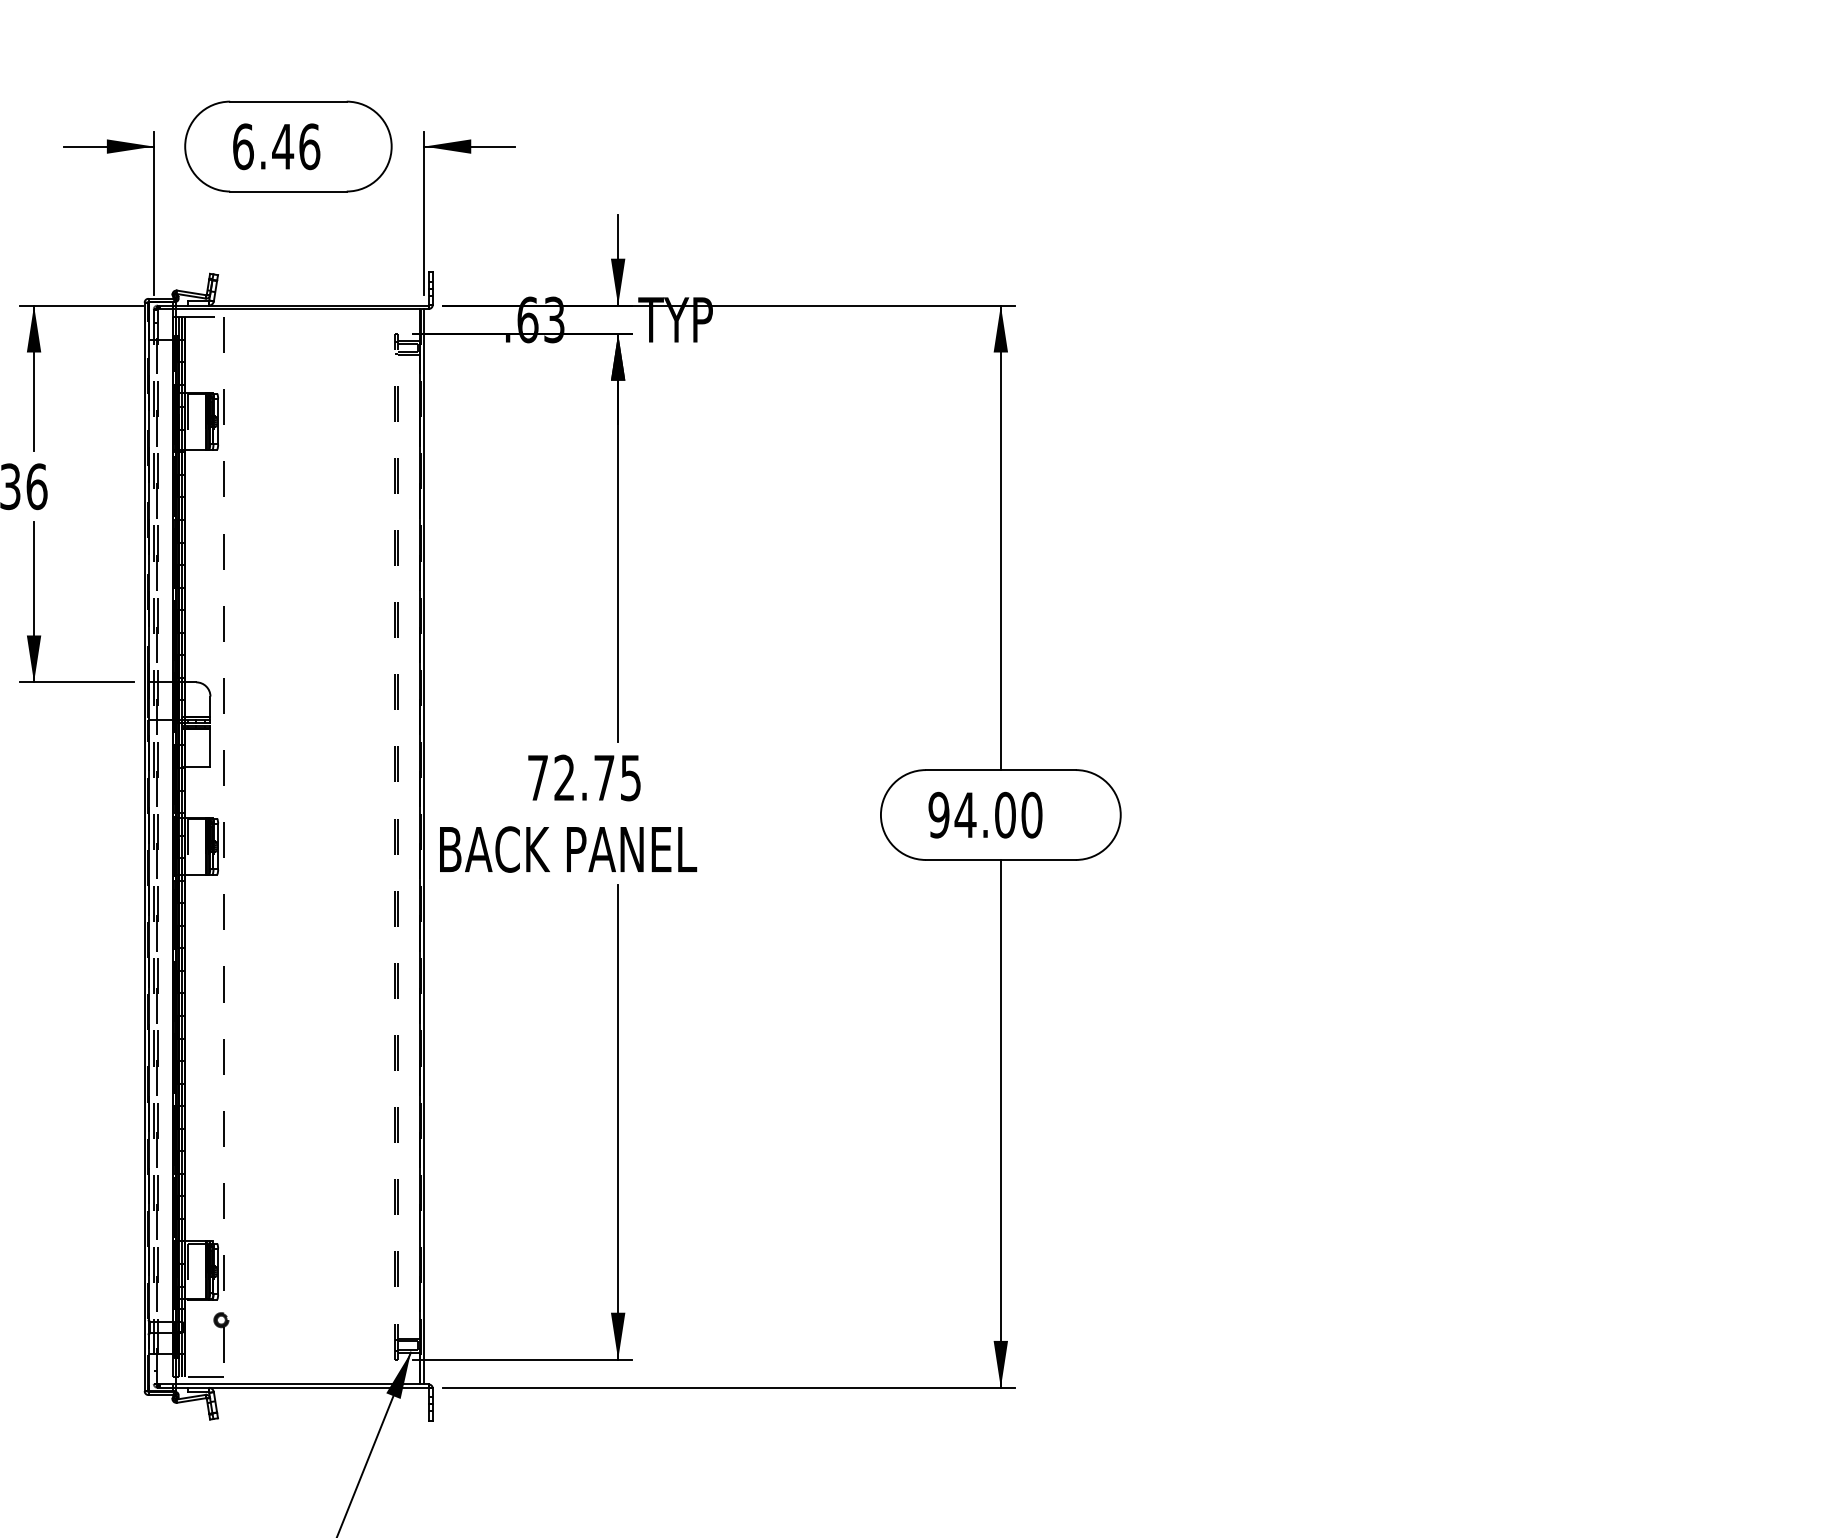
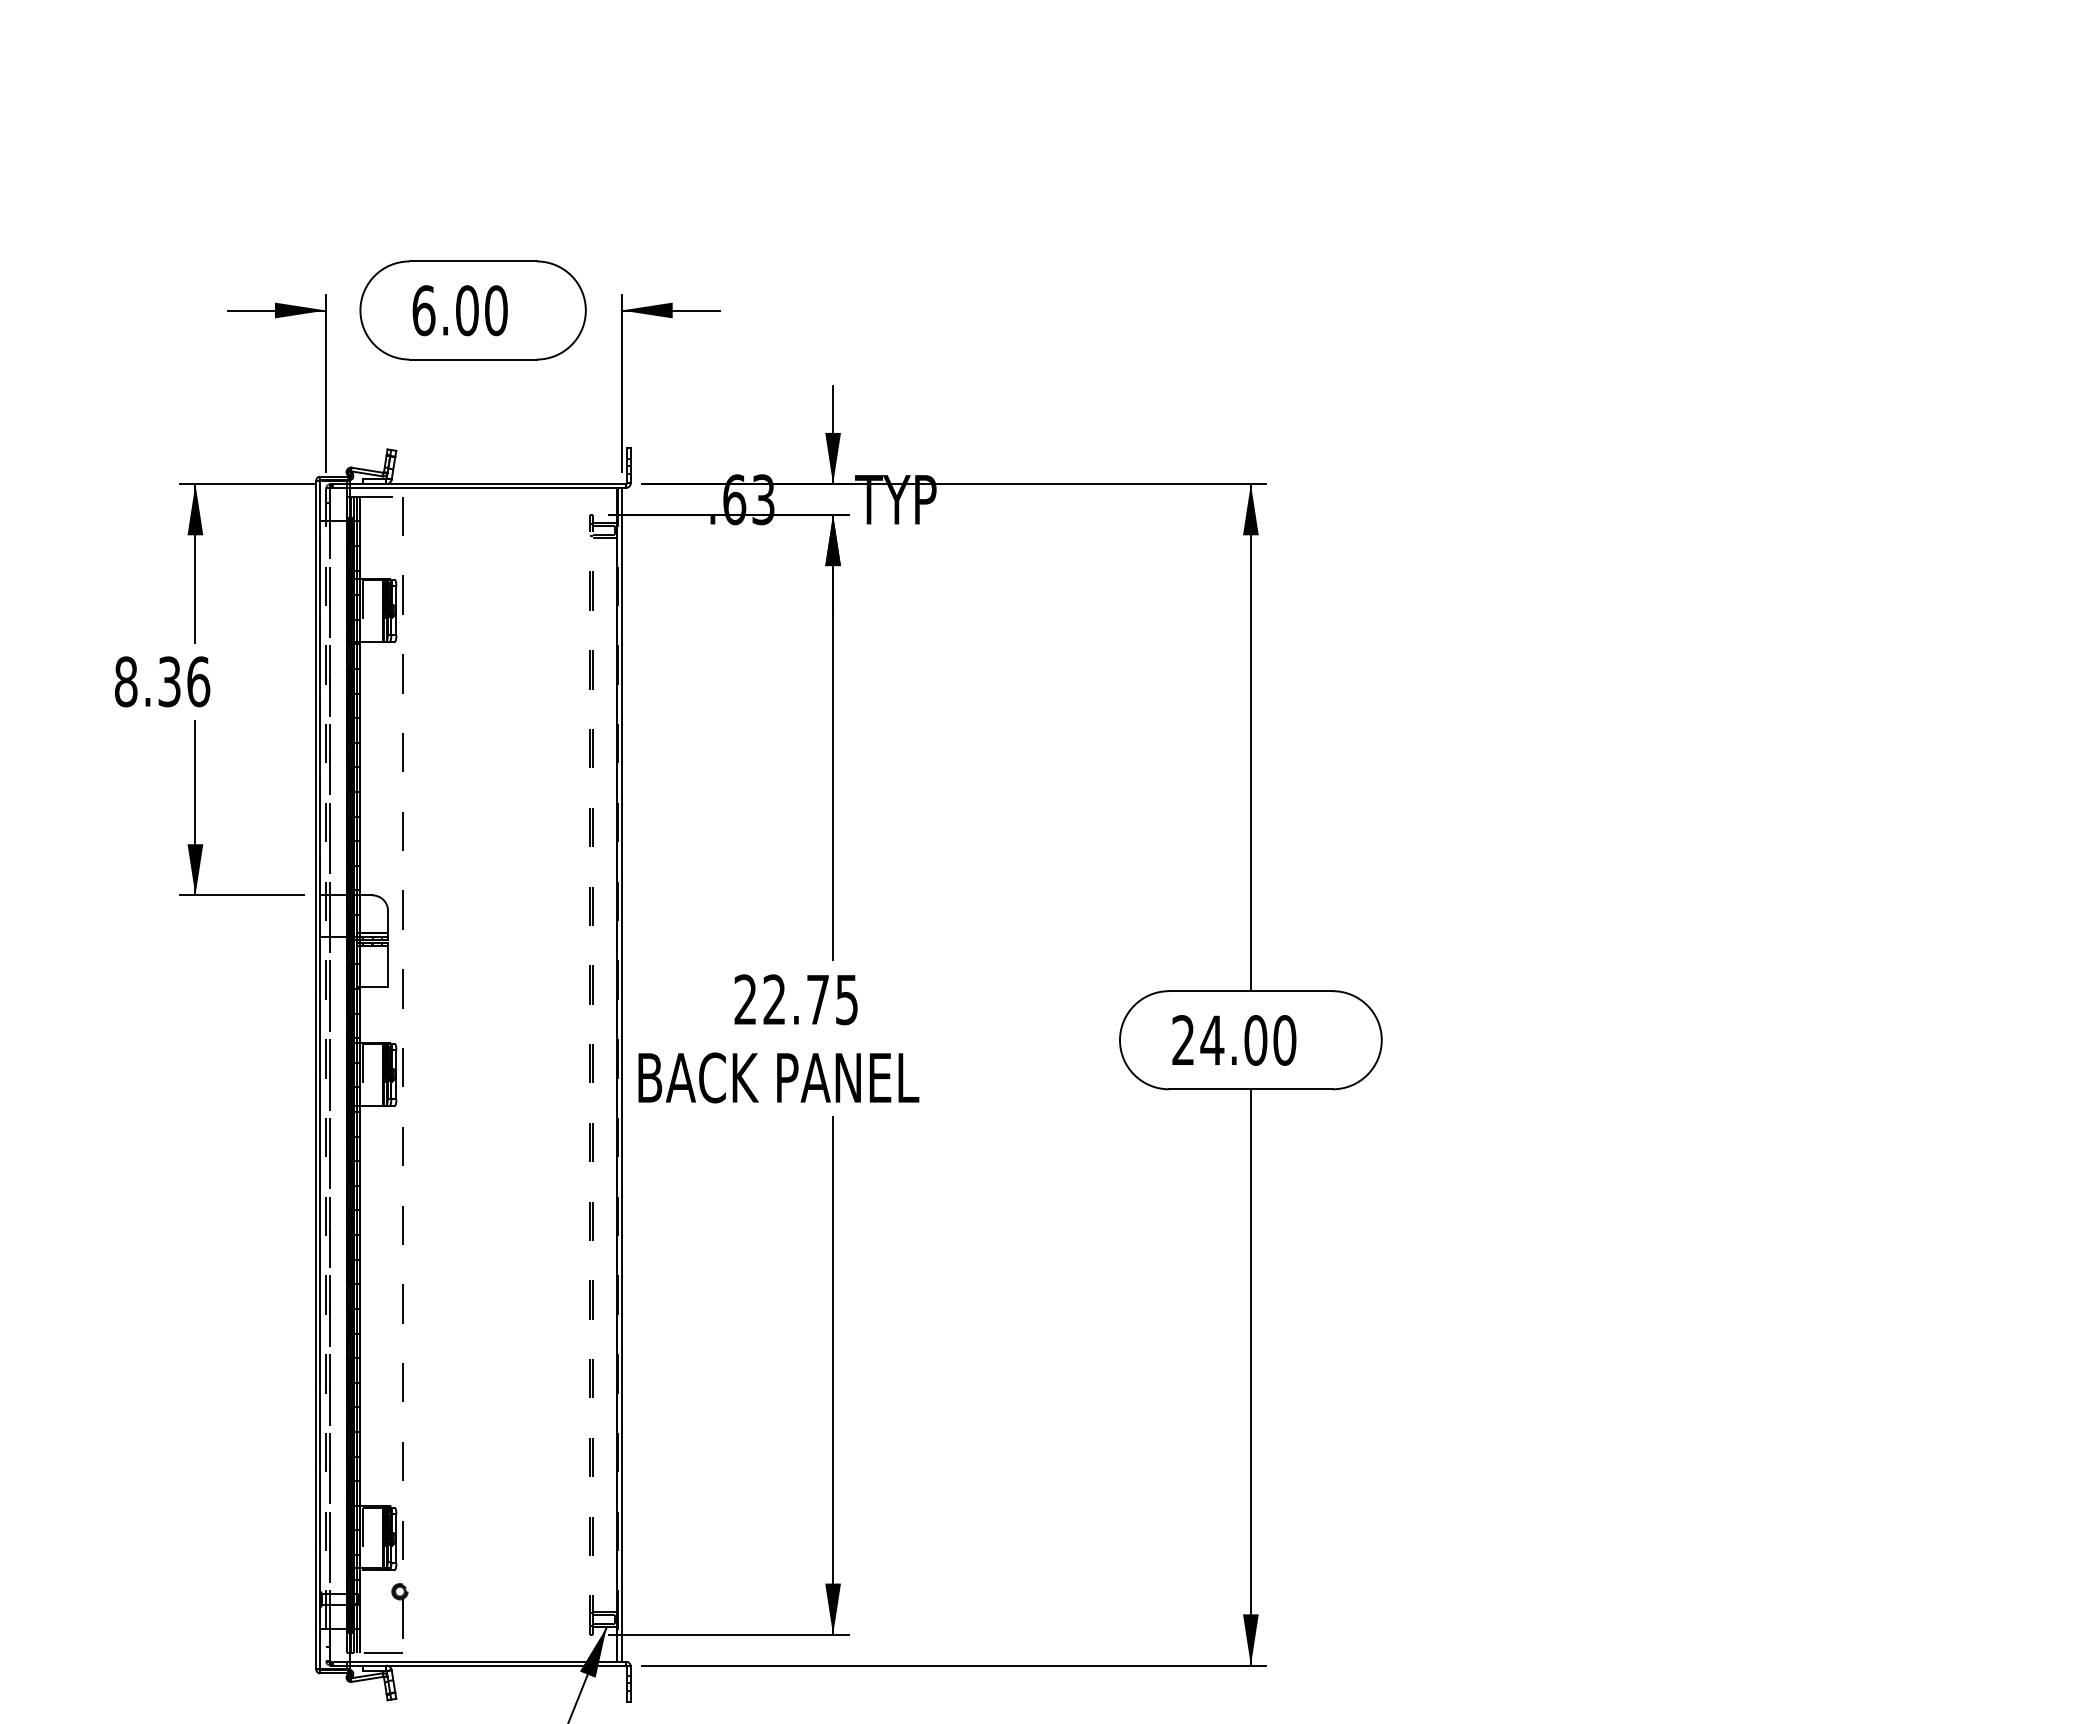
text: (296, 146) -> (481, 310), 6.46 -> 6.00
text: (537, 777) -> (745, 999), 72.75 -> 22.75
text: (939, 815) -> (1183, 1040), 94.00 -> 24.00

